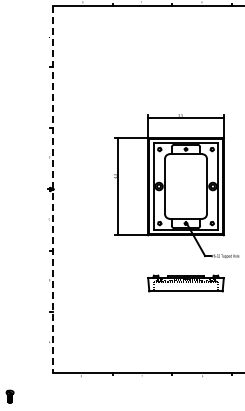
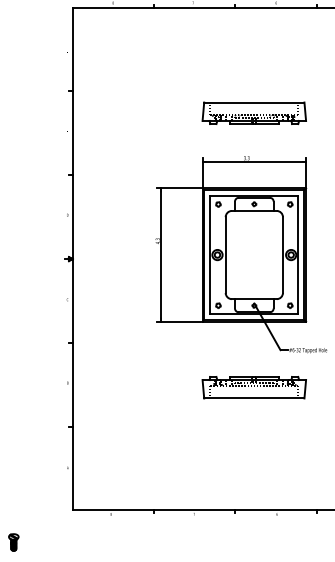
part: (185, 82) -> (253, 112), added
line: (53, 189) -> (73, 259), dashed -> solid

